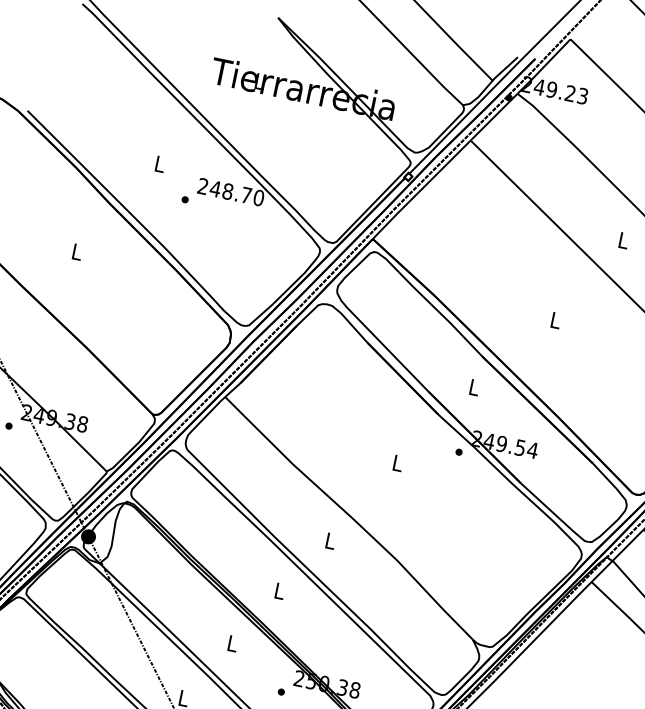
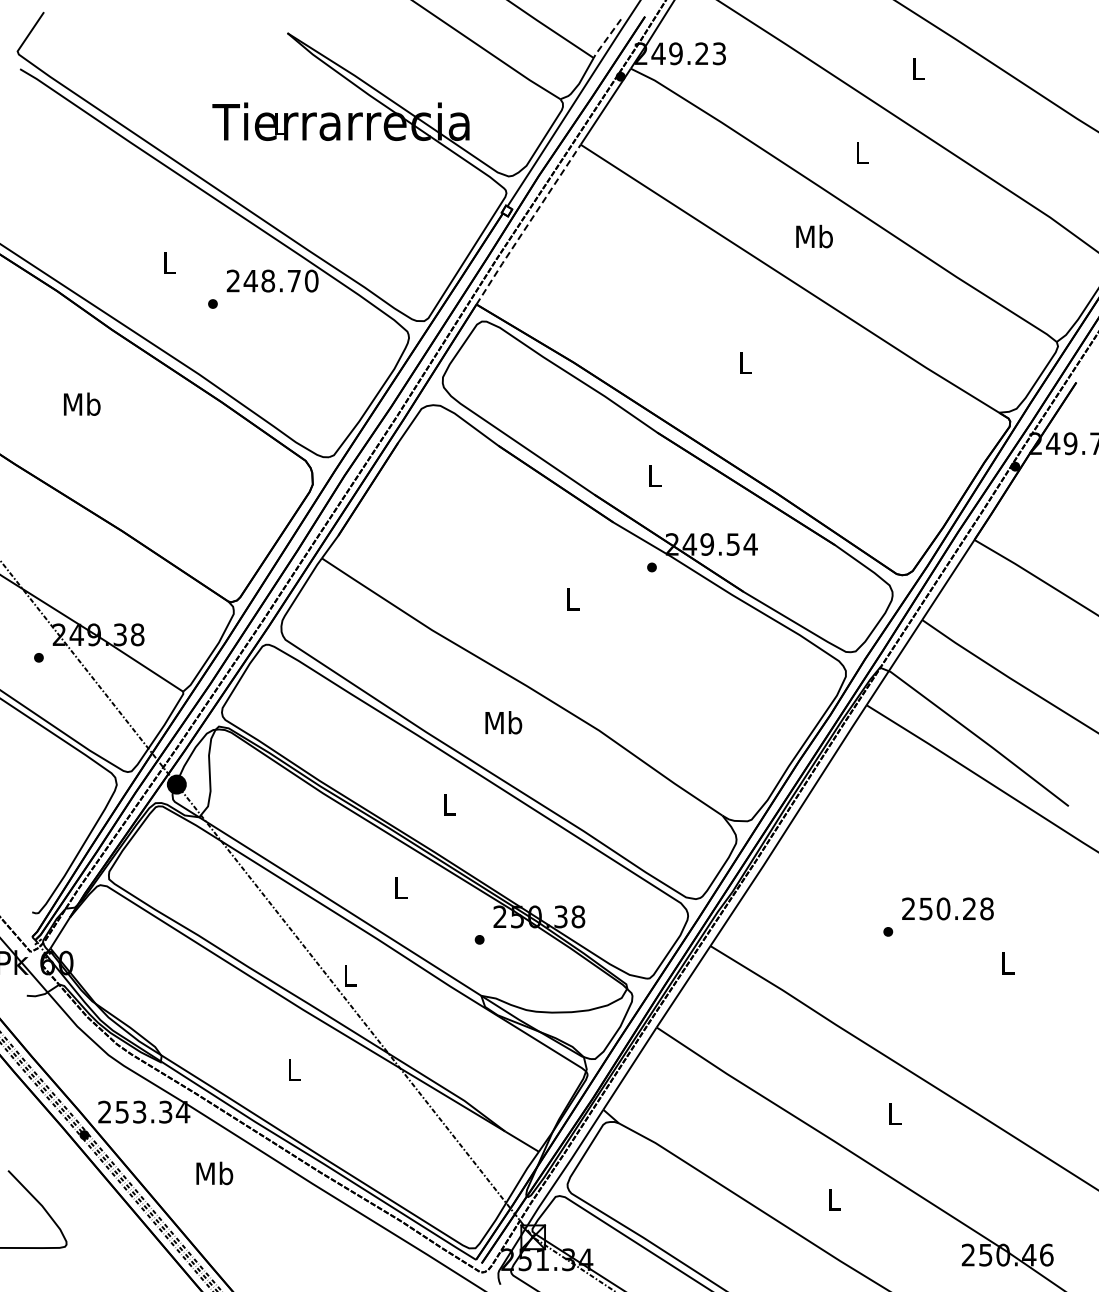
line: (504, 69) -> (606, 39), solid -> dashed
line: (421, 189) -> (528, 224), solid -> dashed
text: (623, 240) -> (814, 236), L -> Mb
text: (77, 251) -> (82, 403), L -> Mb
text: (330, 540) -> (503, 722), L -> Mb

